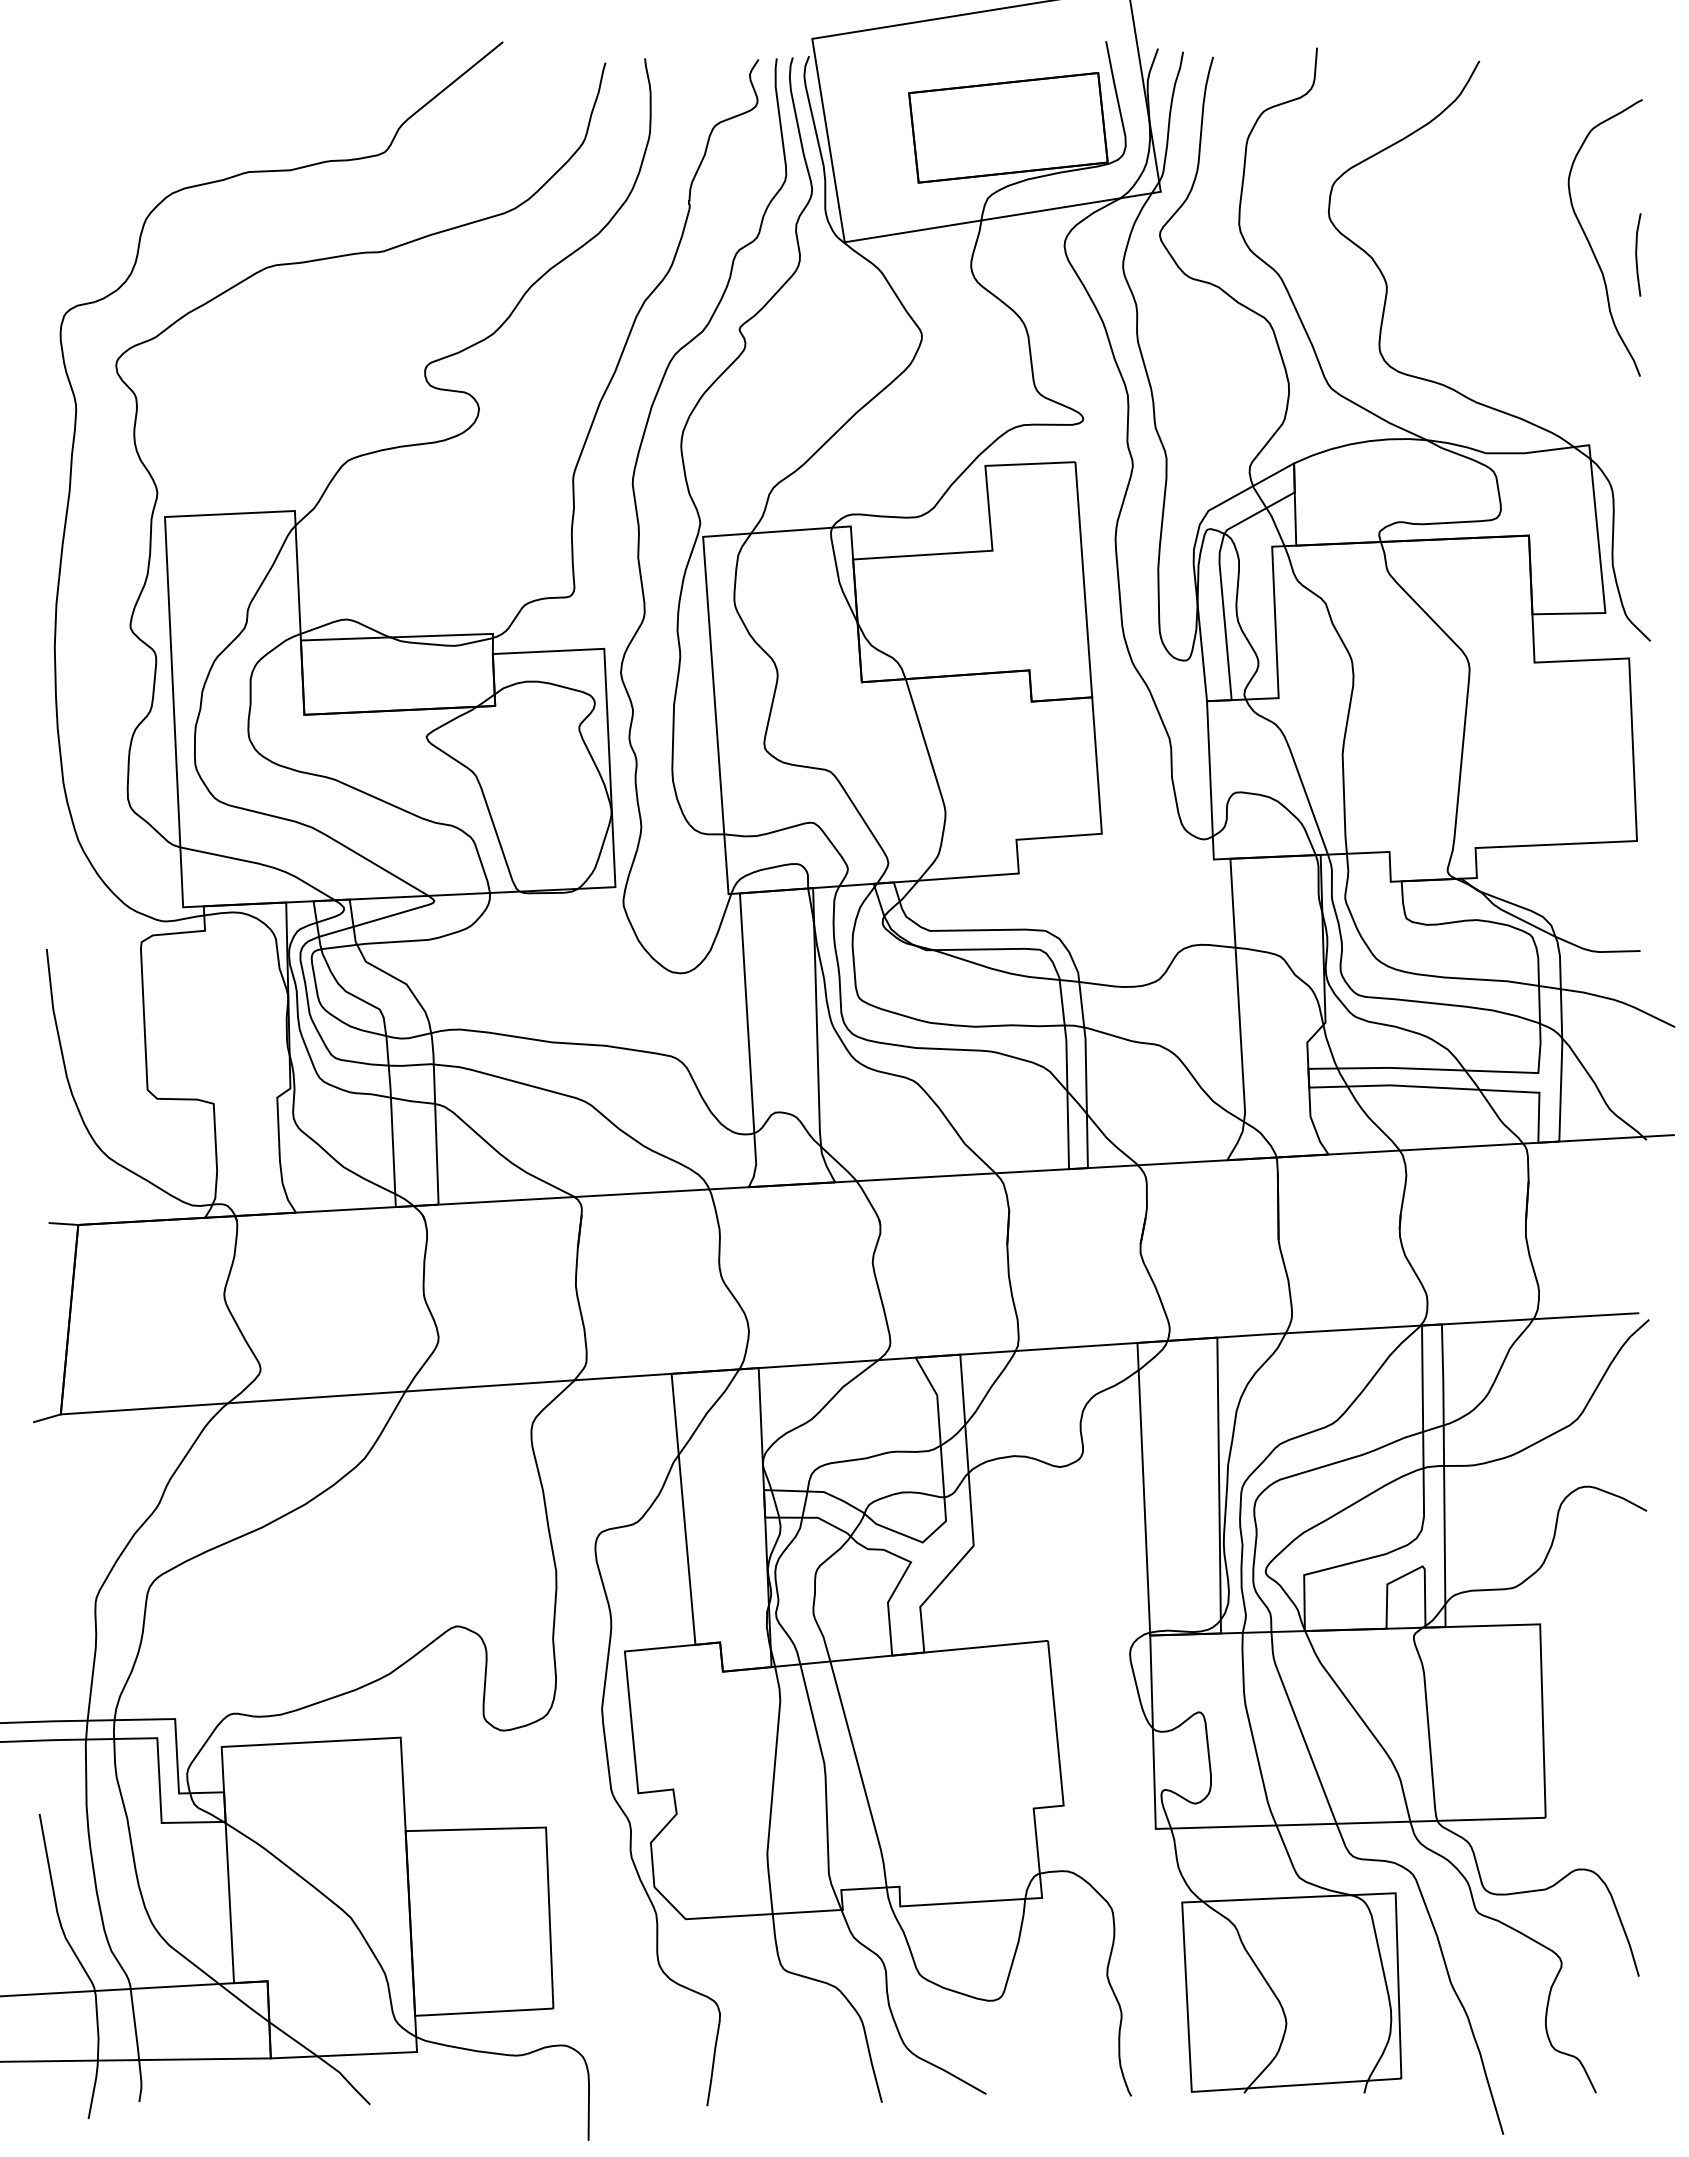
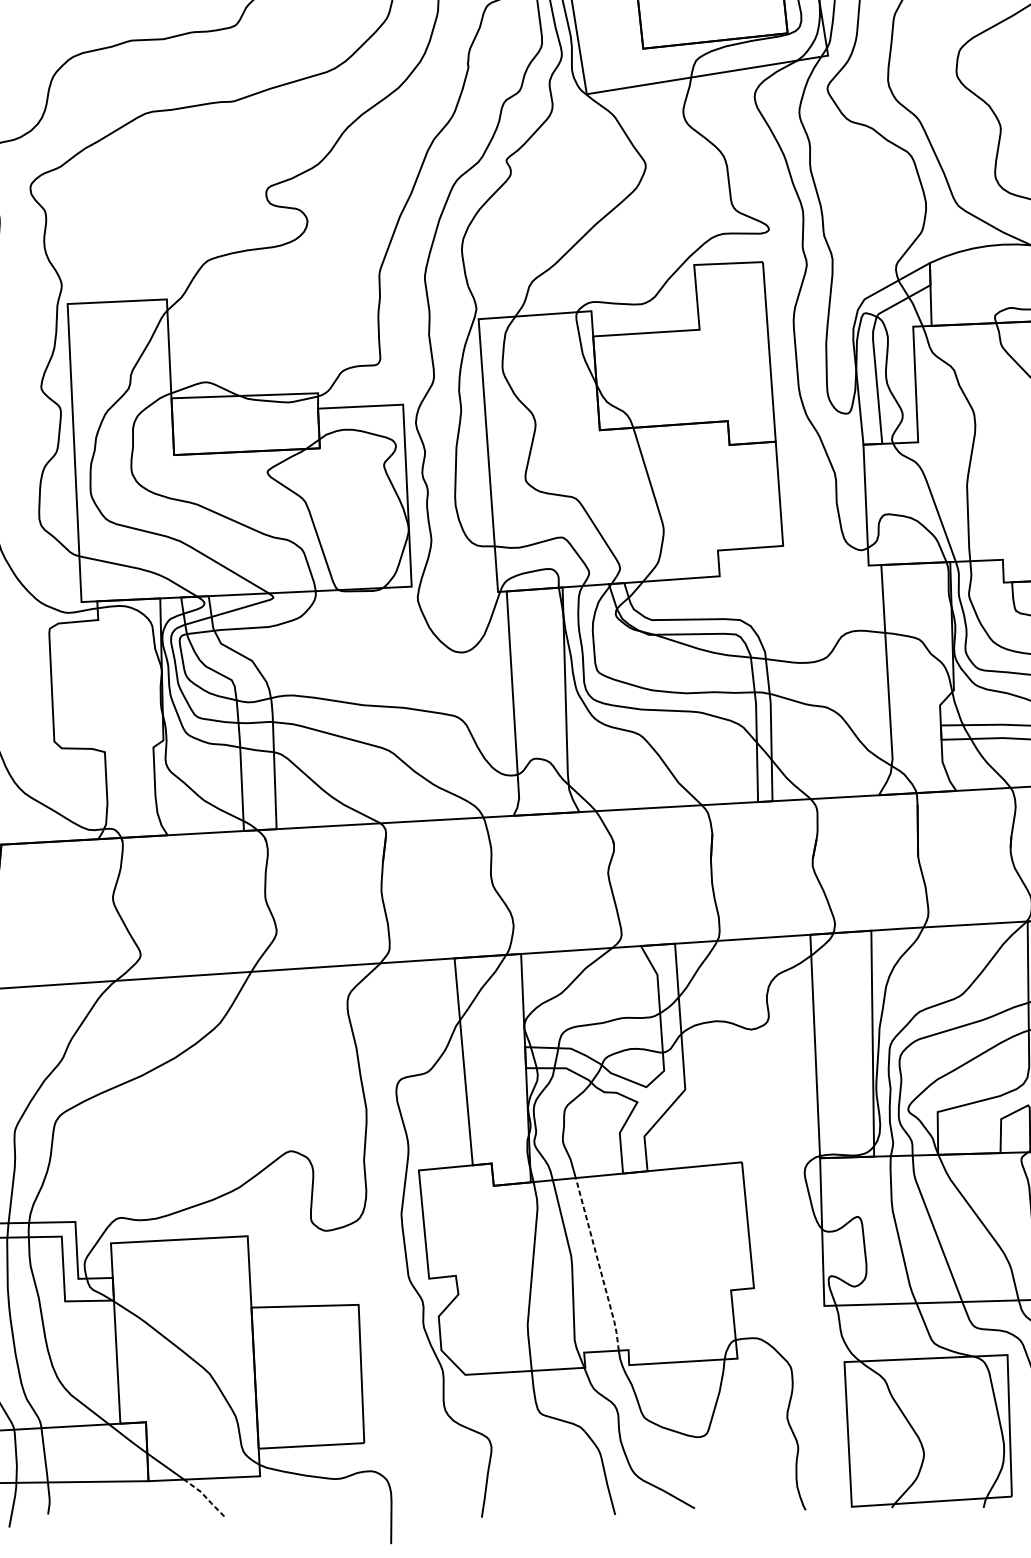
line: (860, 1775) -> (598, 1265), solid -> dashed
line: (344, 2078) -> (204, 1496), solid -> dashed

